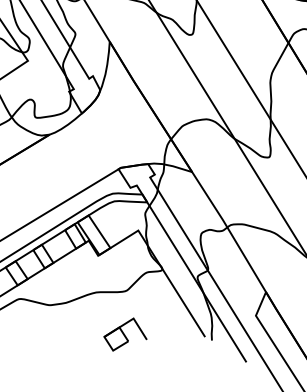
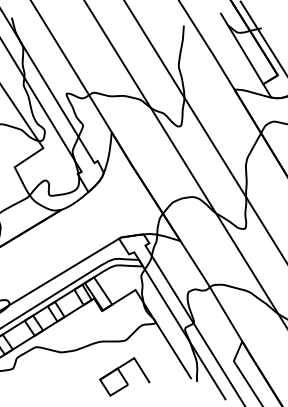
part: (125, 334) -> (124, 376), size x1.4

